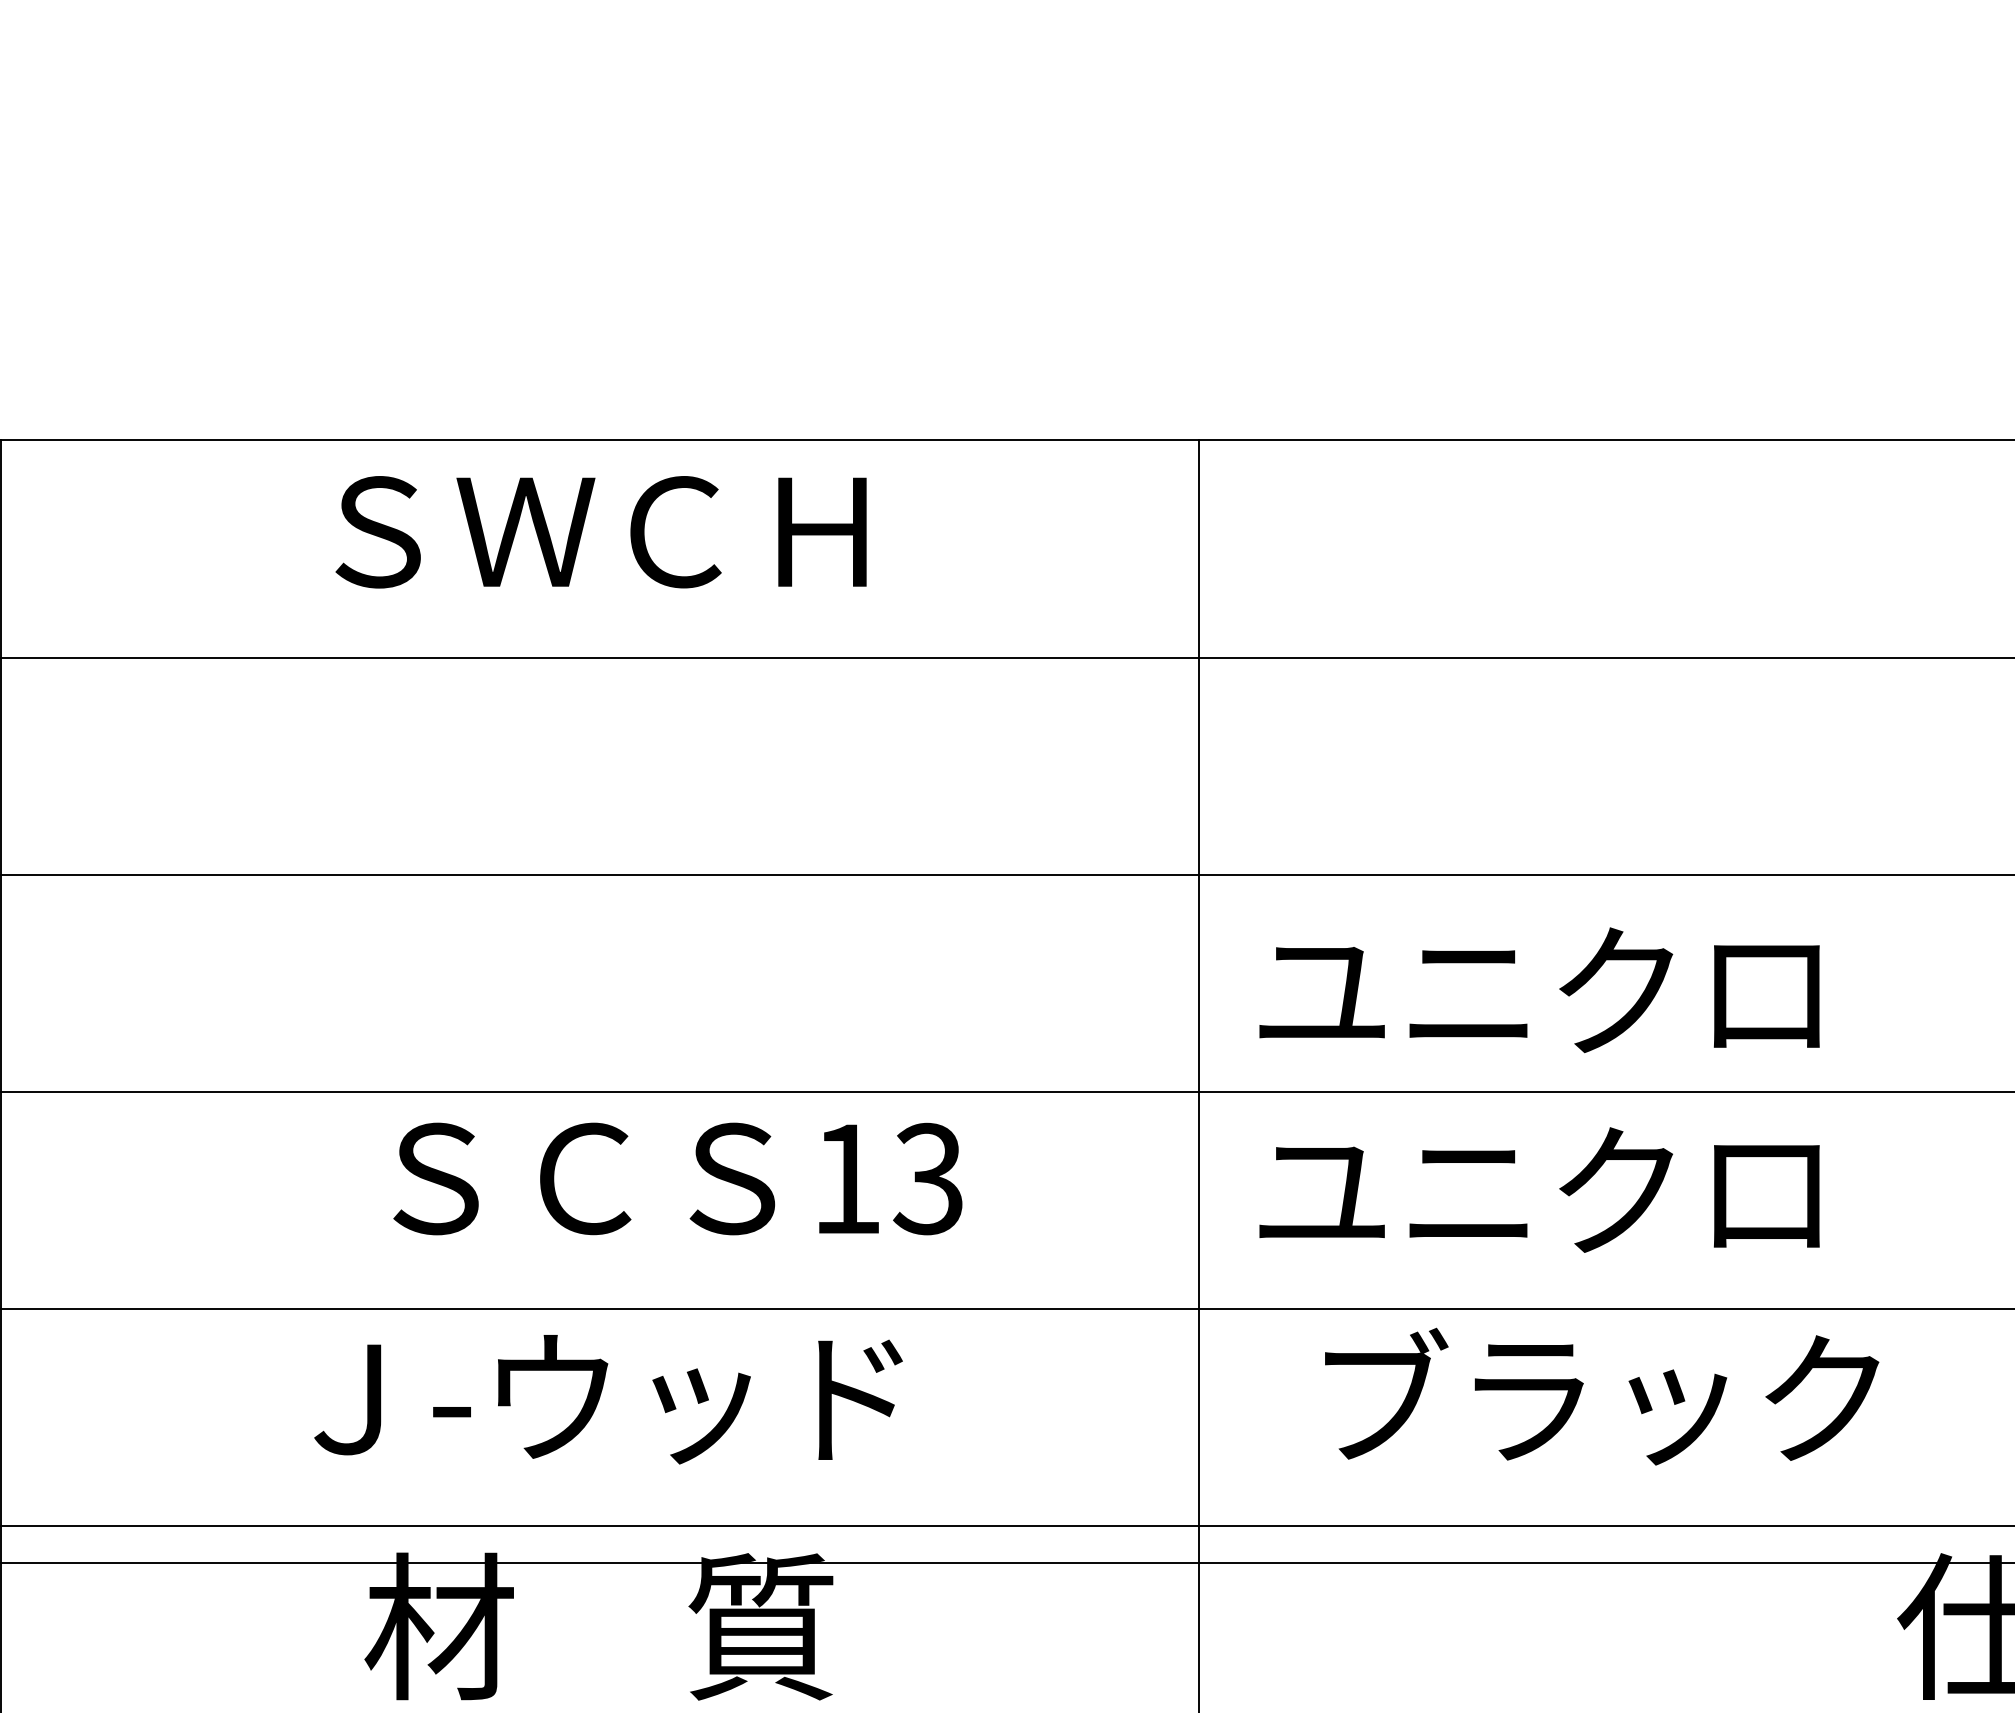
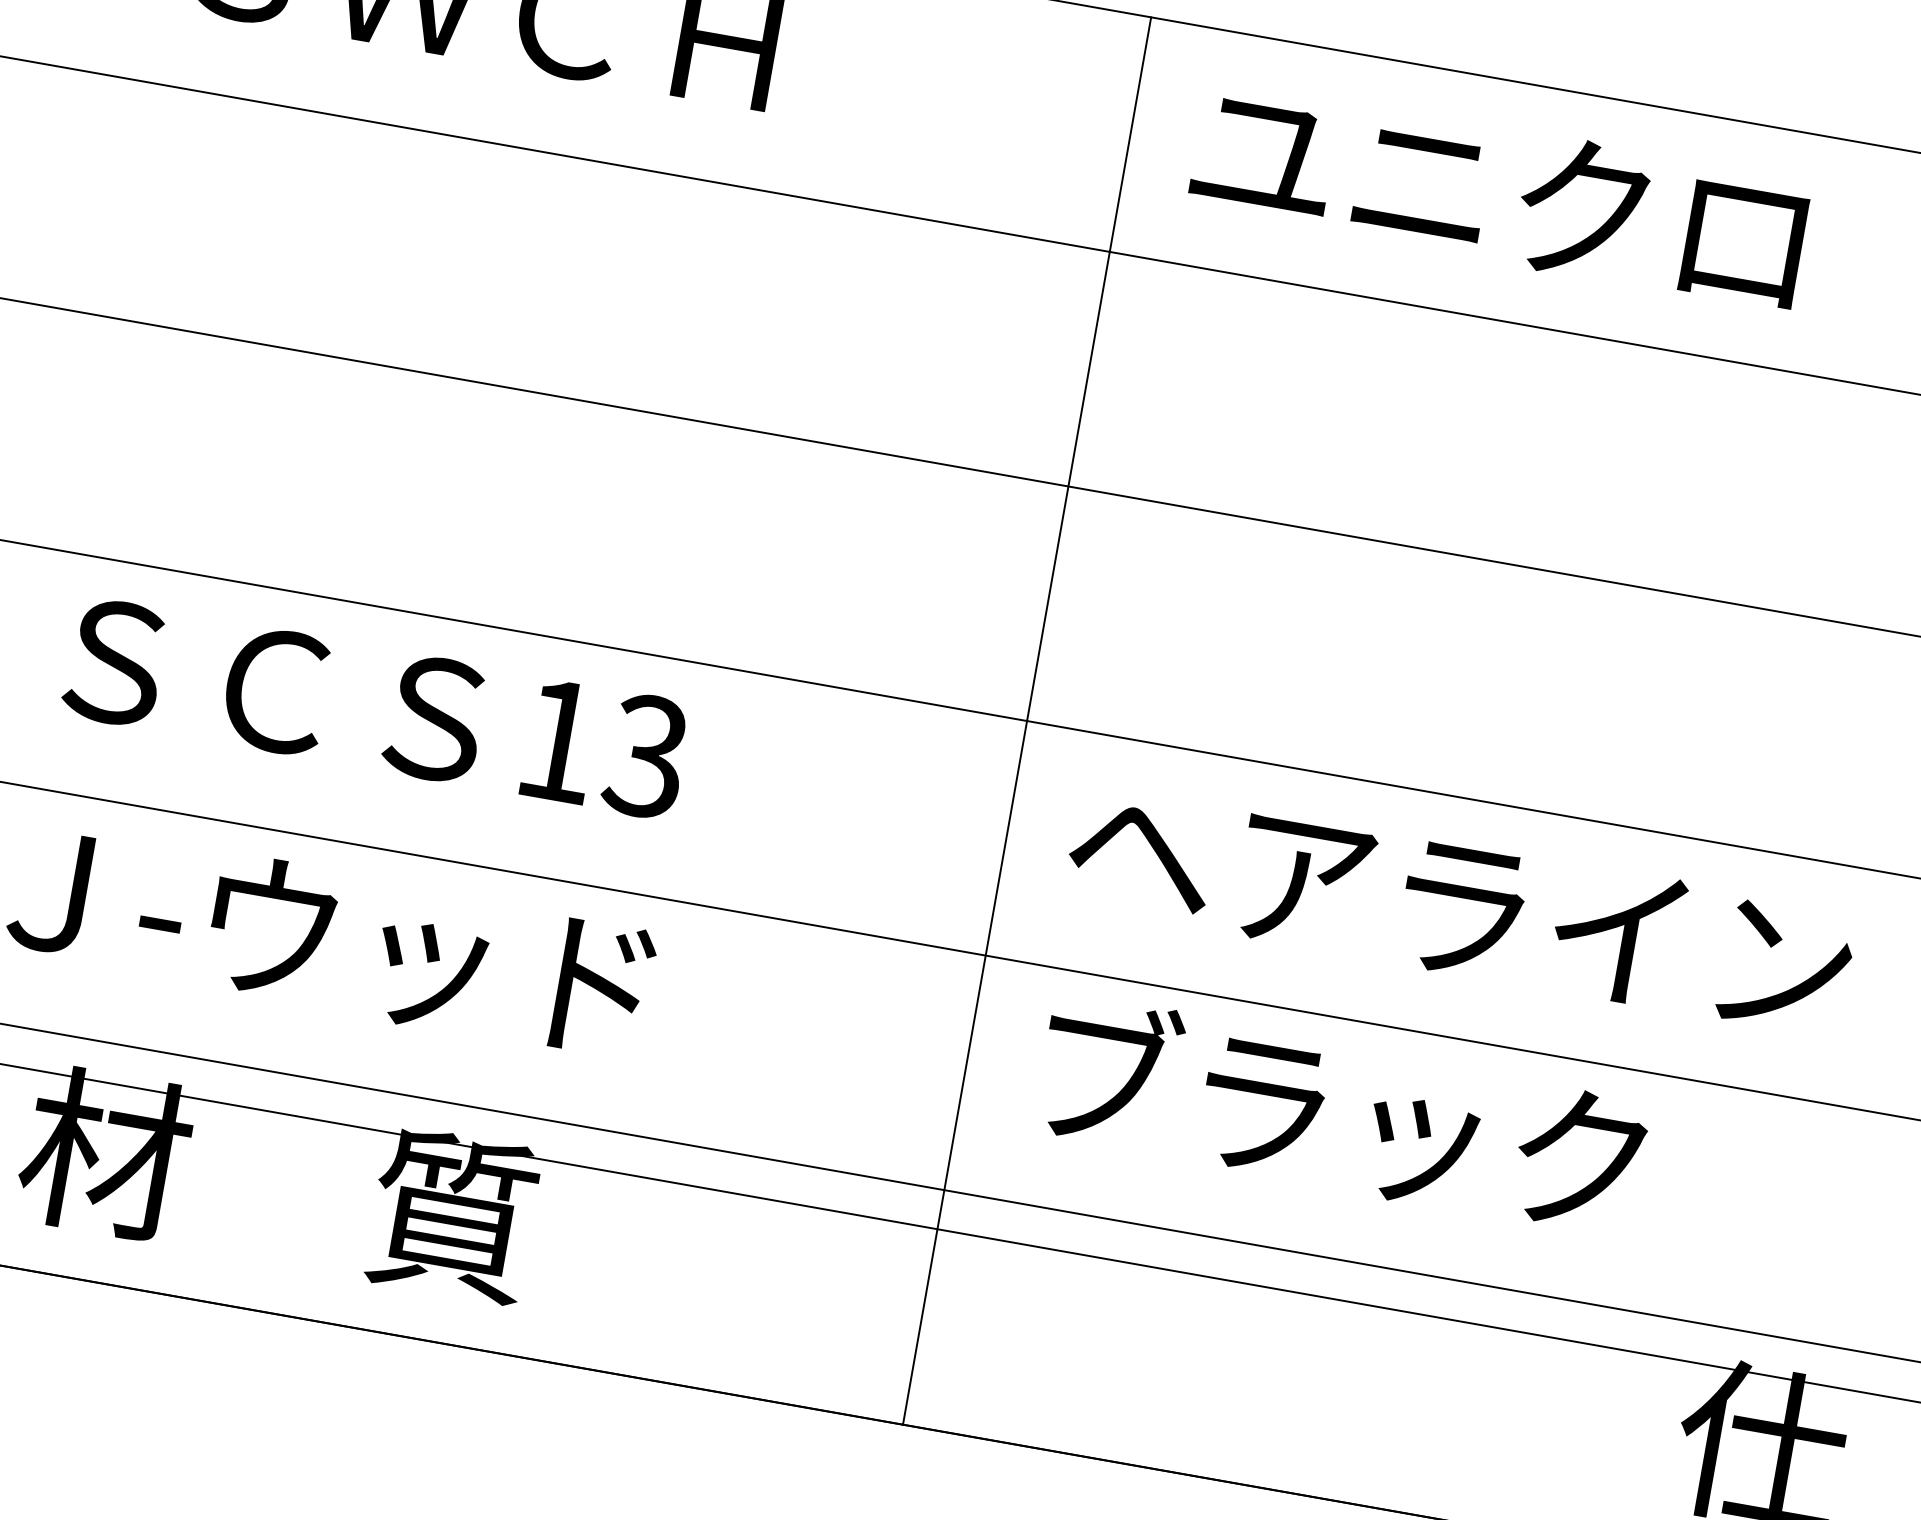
text: (1539, 990) -> (1499, 194), moved
text: (677, 1178) -> (375, 708), moved
text: (1617, 1189) -> (1460, 906), ユニクロ -> ヘアライン
text: (1602, 1396) -> (1342, 1115), moved

